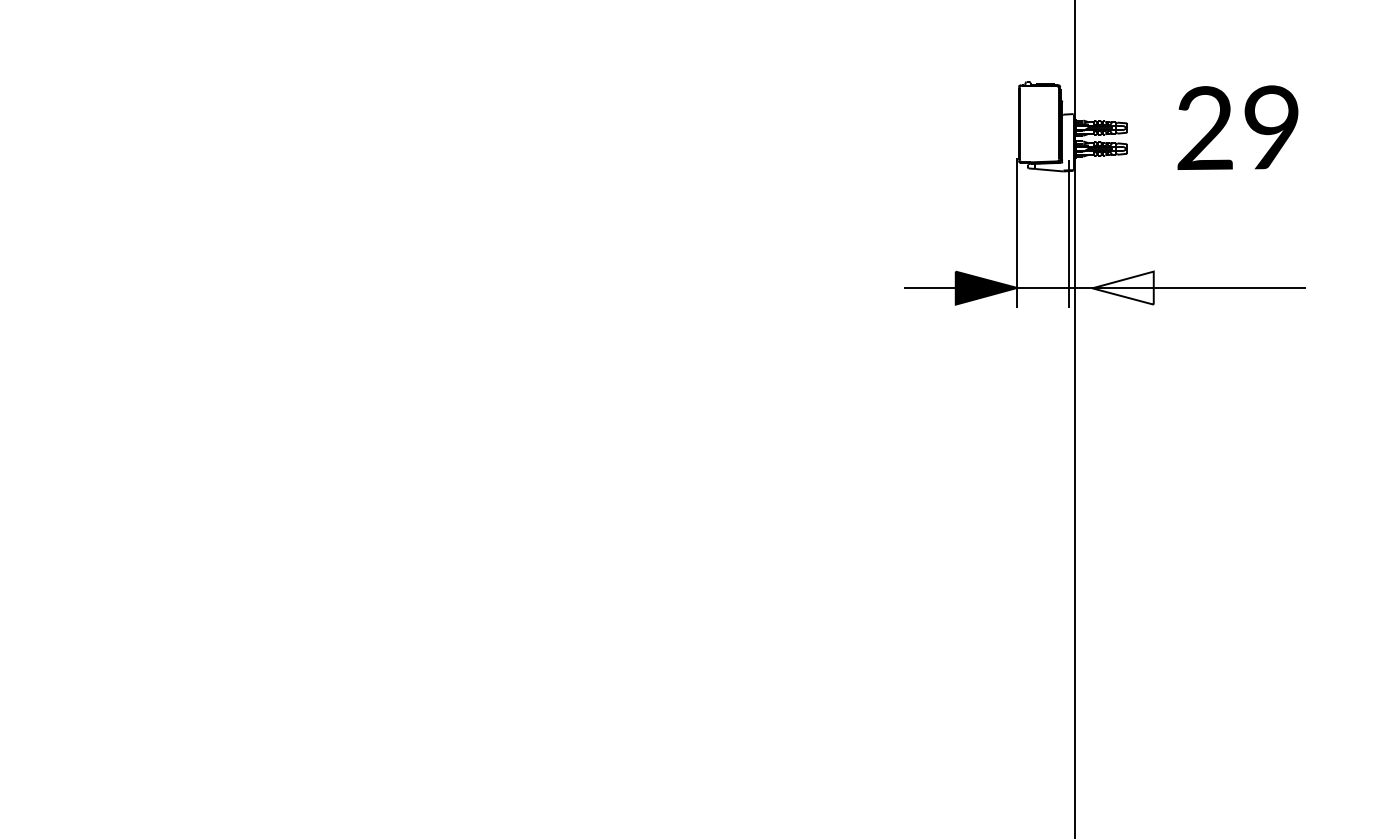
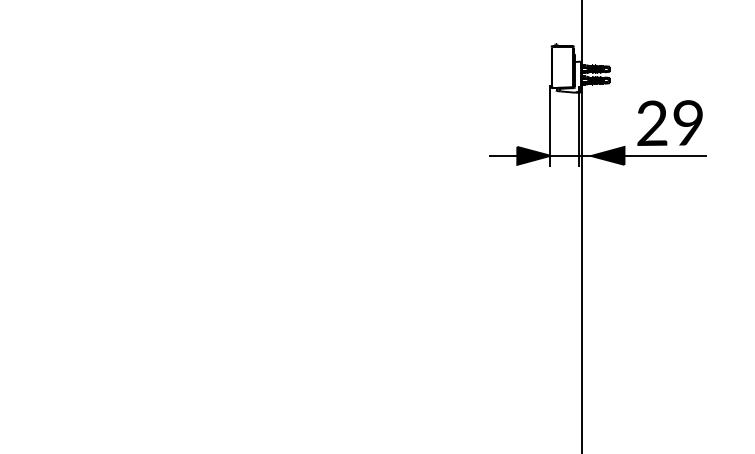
text: (1236, 126) -> (669, 122), moved
fill: (1122, 287) -> (607, 155), added

